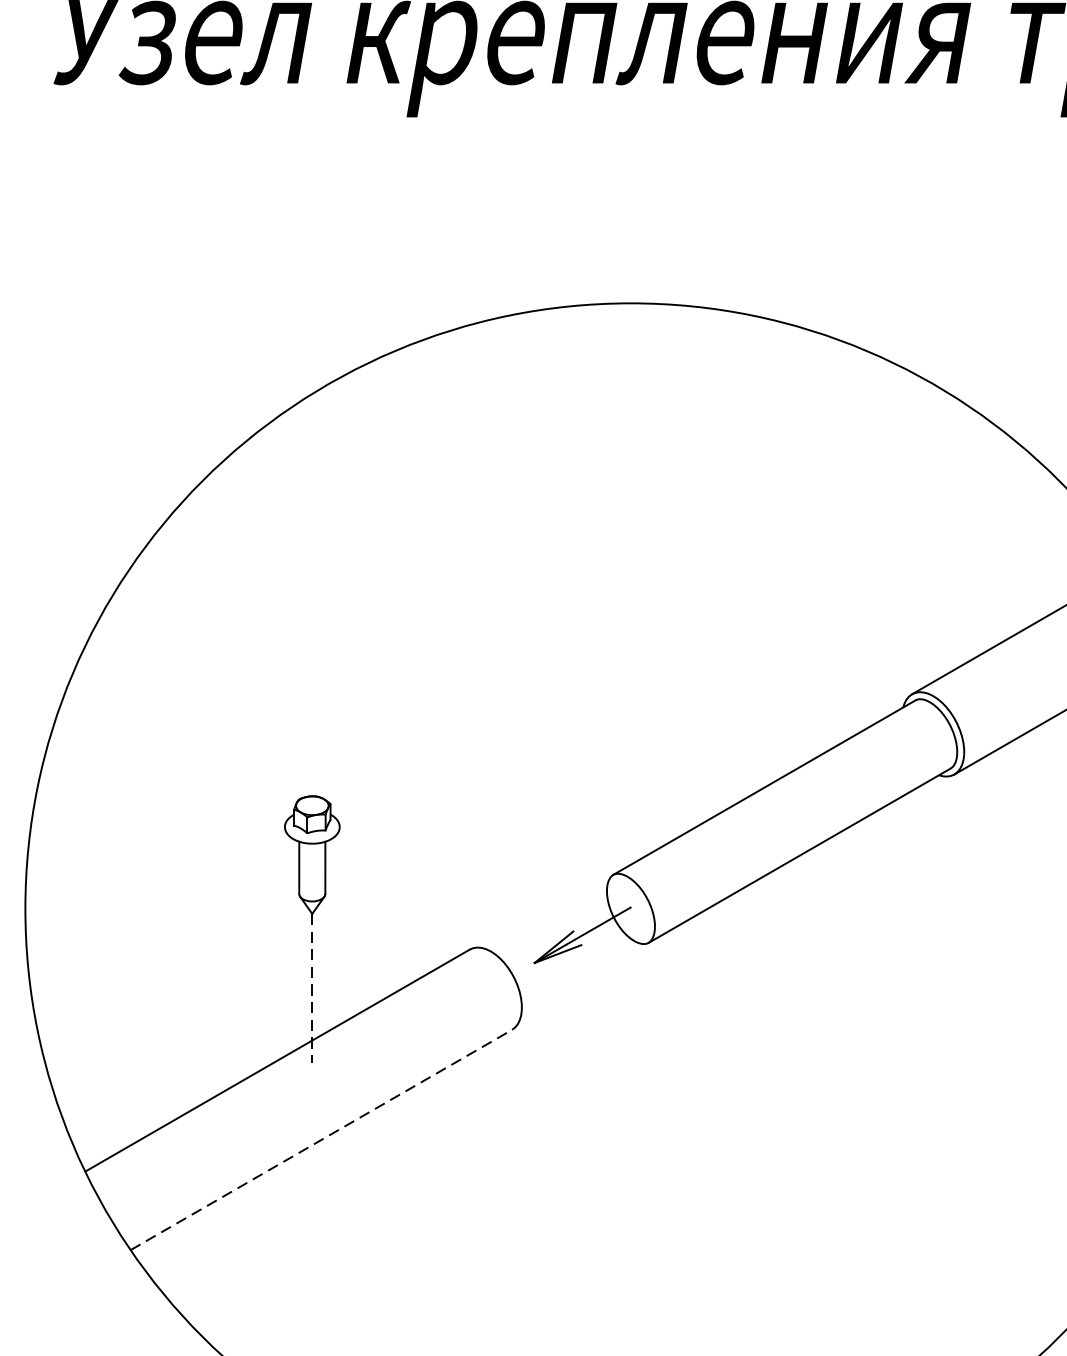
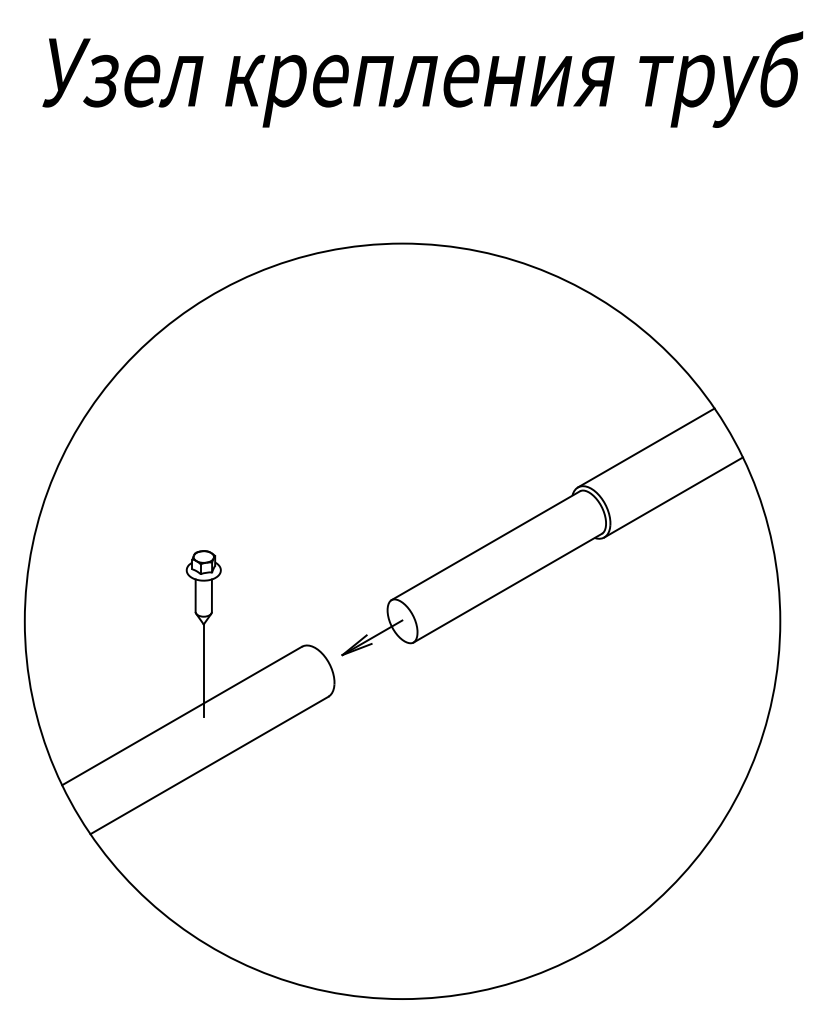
line: (311, 989) -> (203, 671), dashed -> solid
line: (321, 1139) -> (209, 765), dashed -> solid

